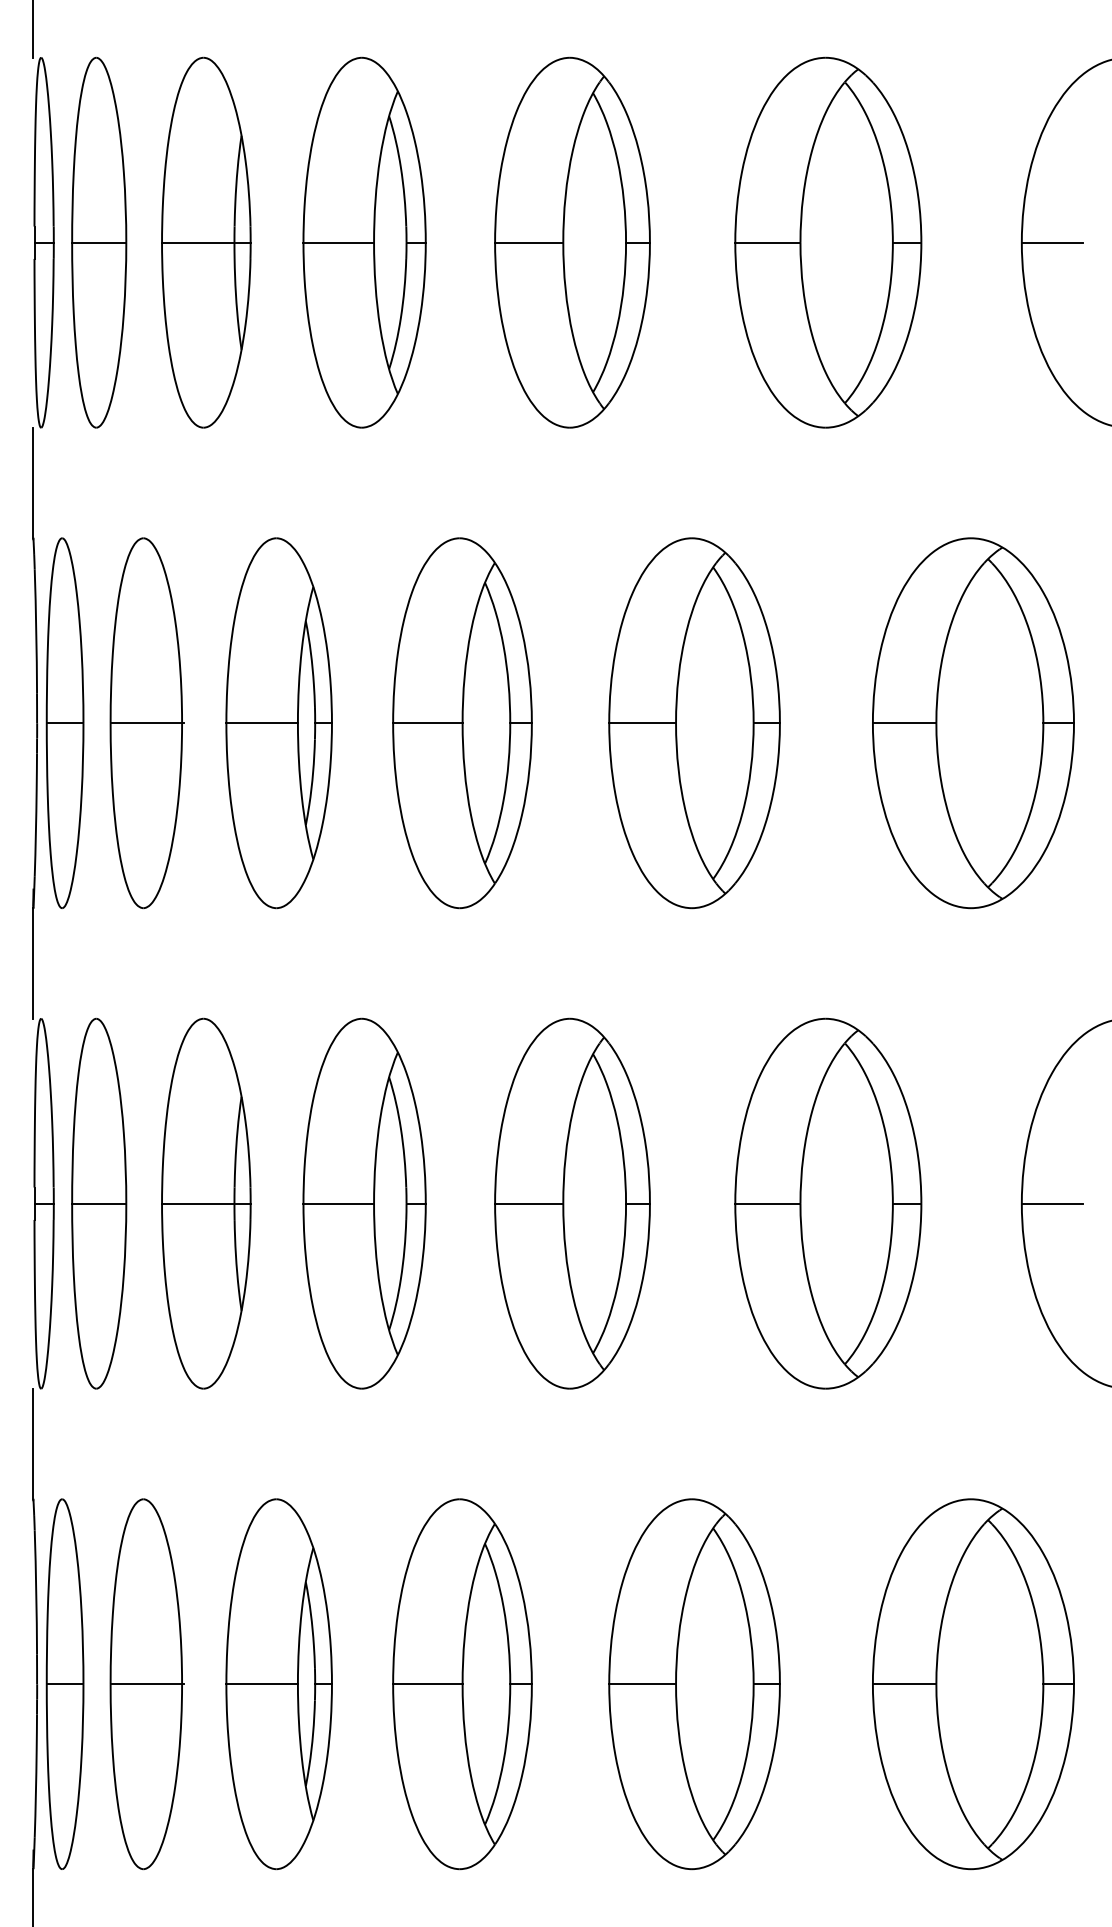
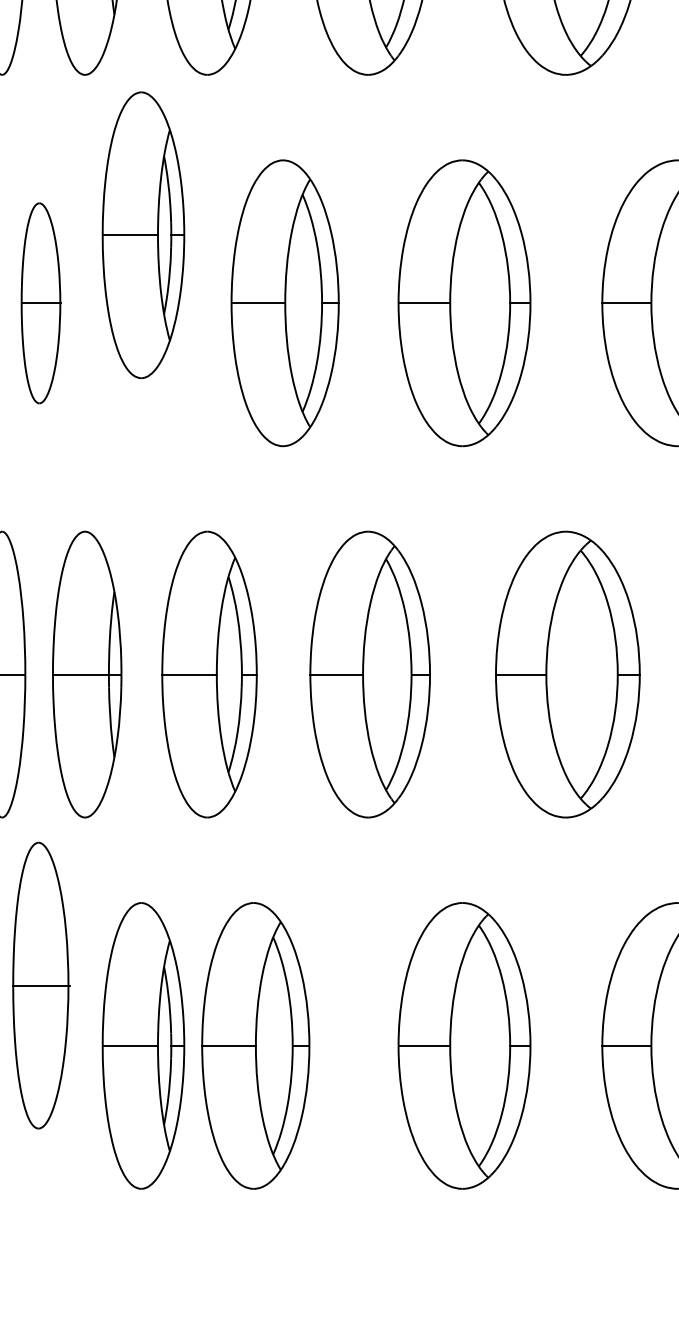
part: (146, 723) -> (40, 303), size x0.7
part: (278, 723) -> (142, 235), moved
part: (146, 1684) -> (40, 985), moved
part: (462, 1684) -> (255, 1046), moved

